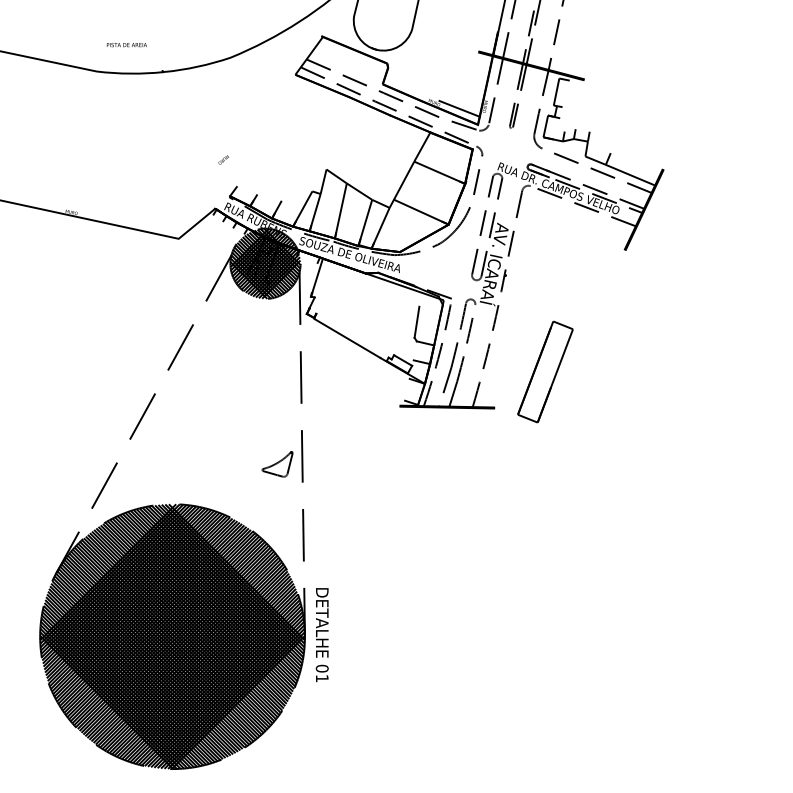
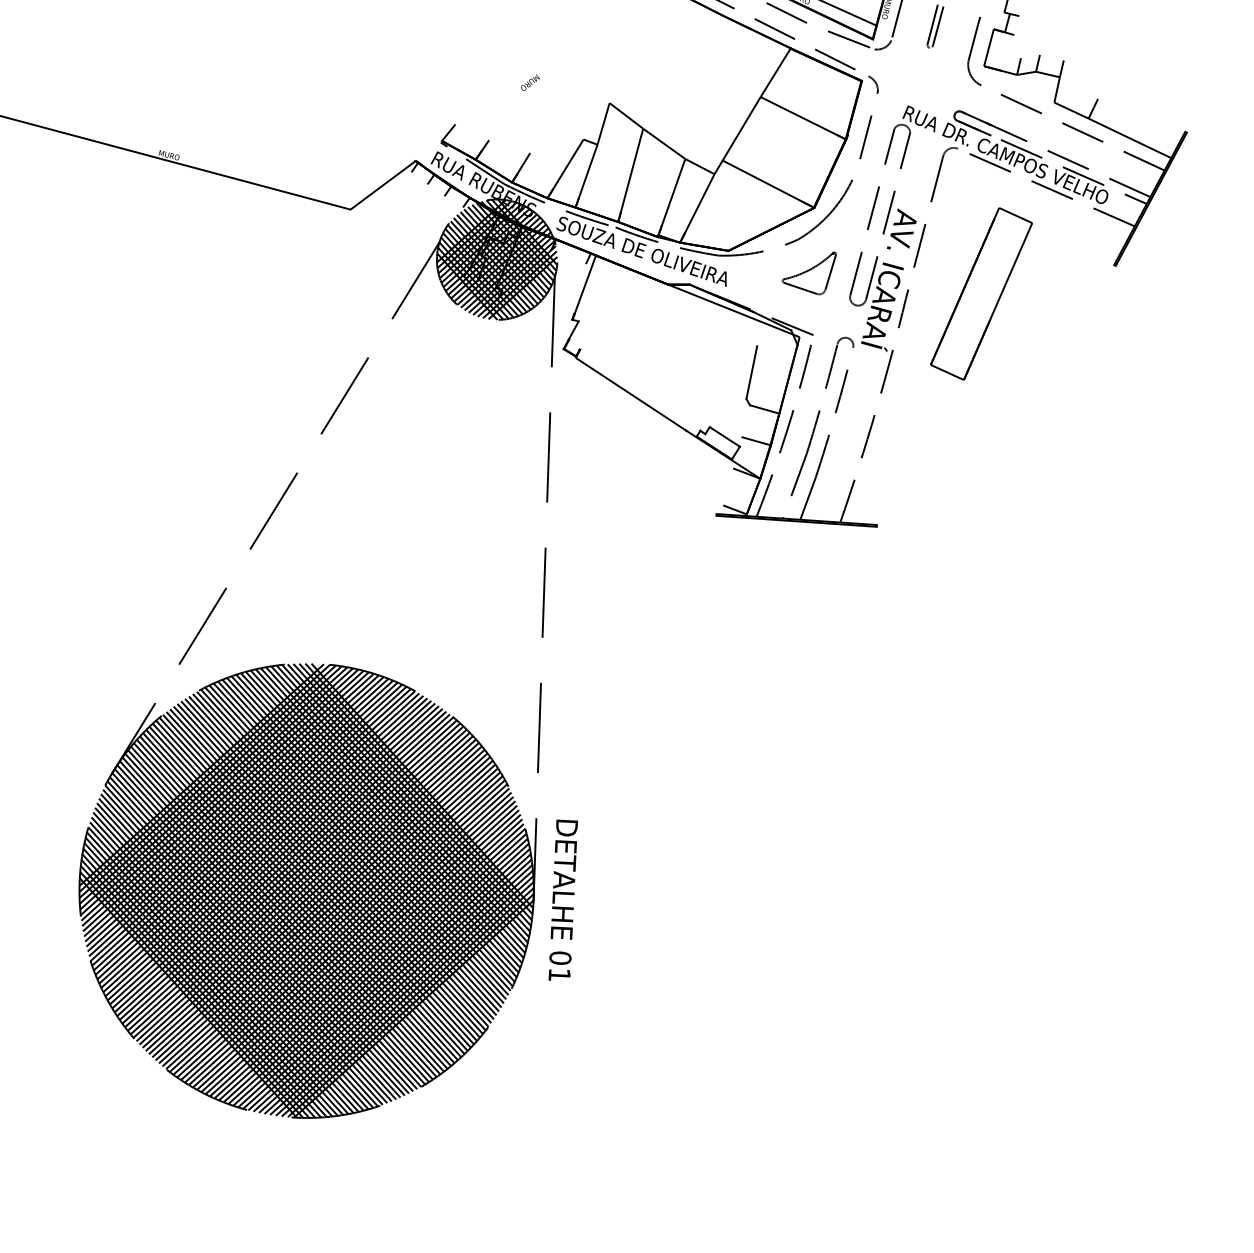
text: (223, 159) -> (529, 82), moved
part: (545, 371) -> (981, 293), moved
part: (277, 464) -> (809, 272), moved

